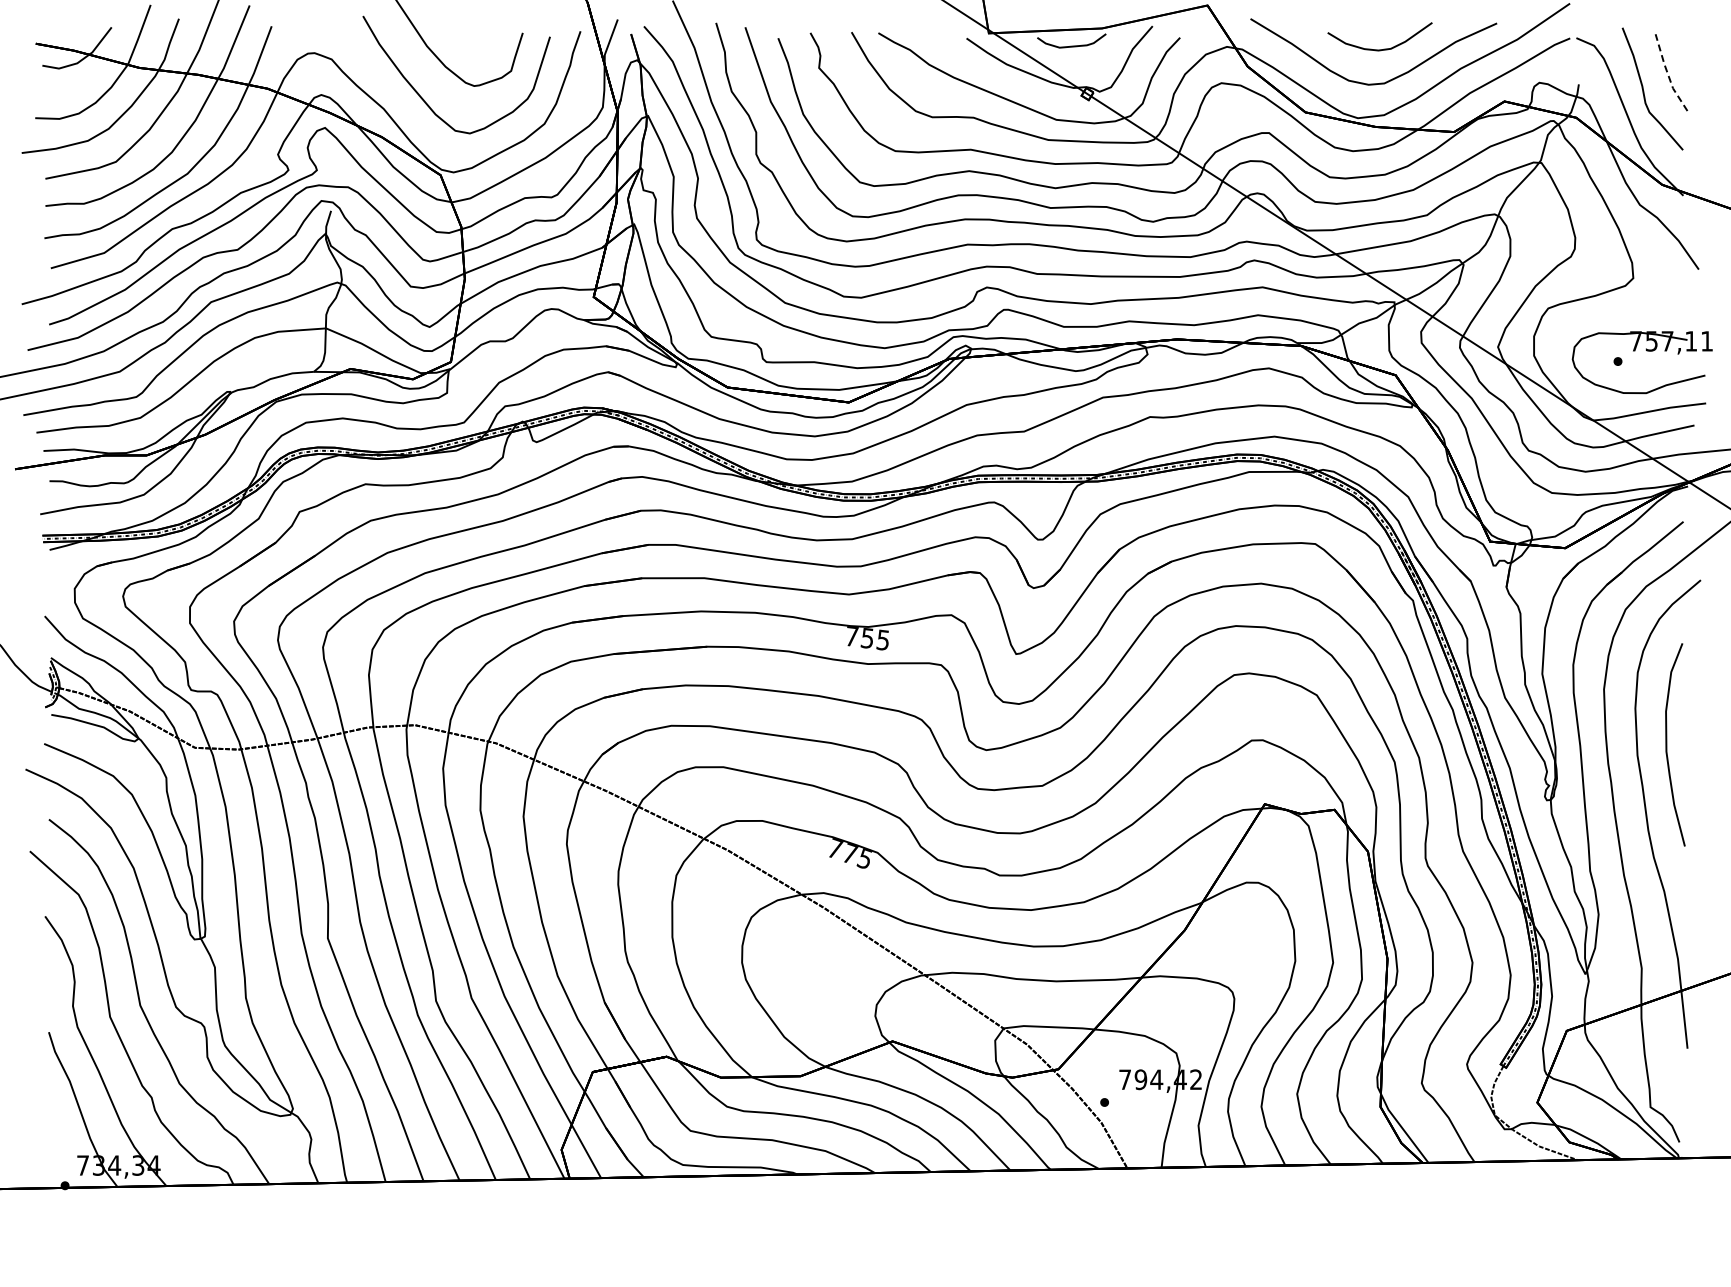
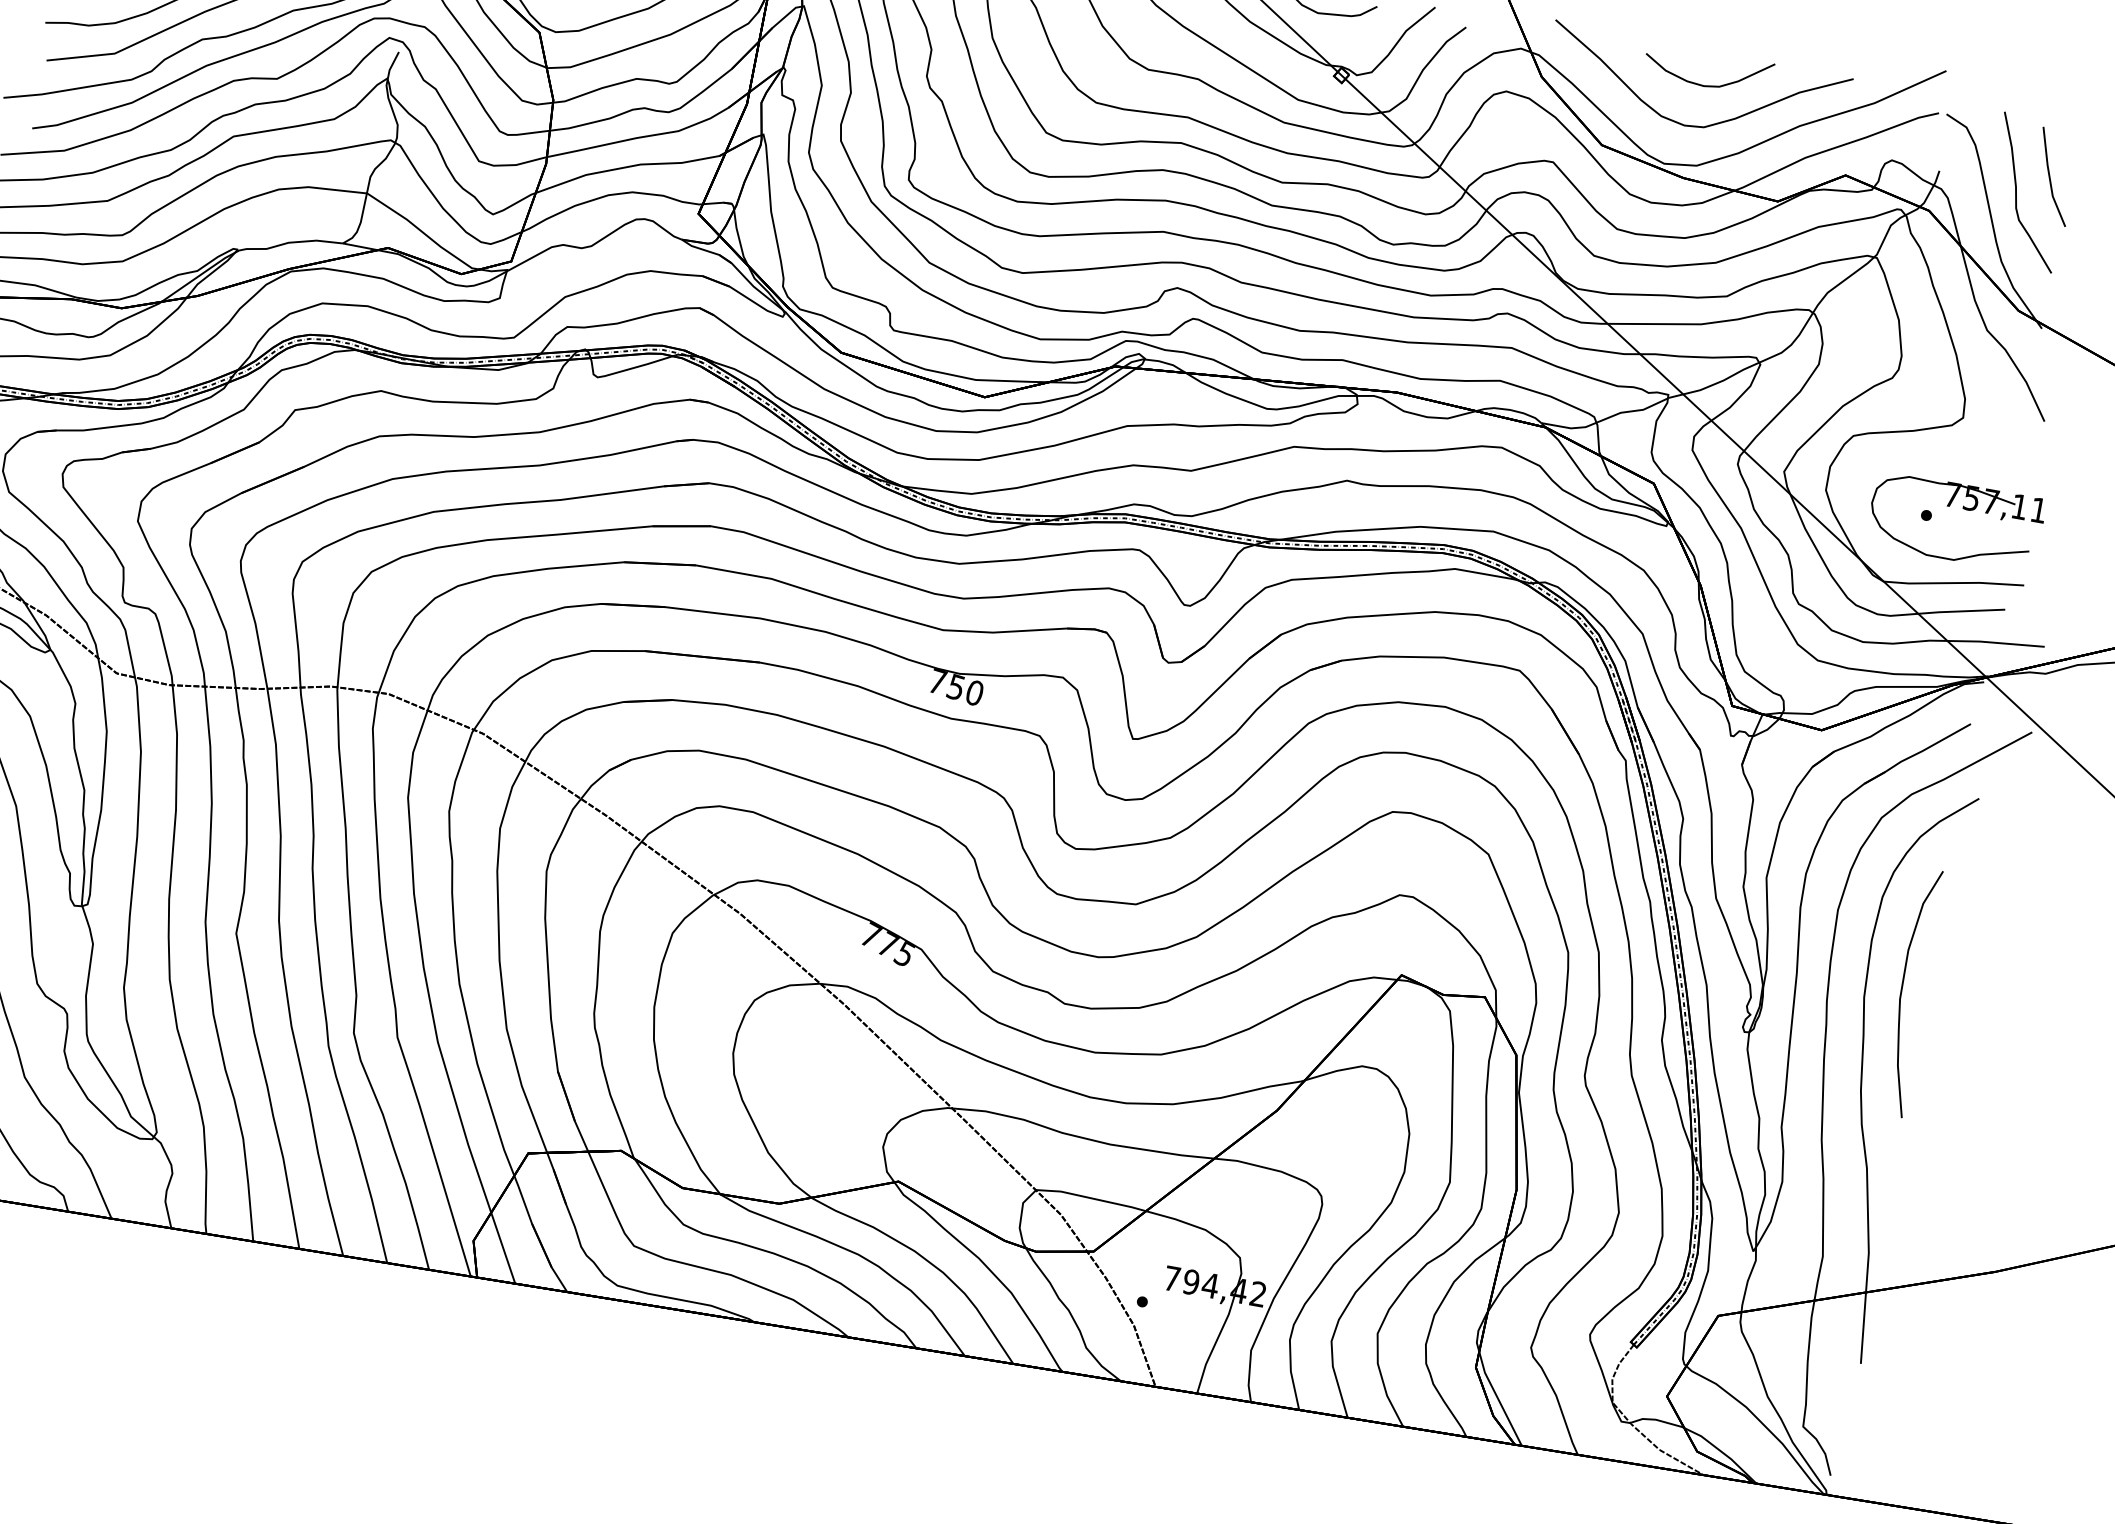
line: (1667, 73) -> (2049, 177), dashed -> solid
text: (882, 639) -> (973, 692), 755 -> 750

